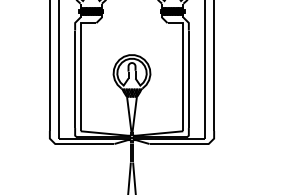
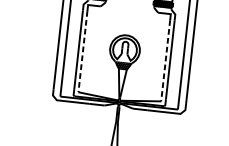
line: (80, 81) -> (82, 52), solid -> dashed
line: (183, 81) -> (165, 61), solid -> dashed

